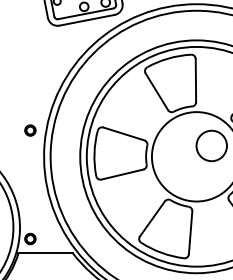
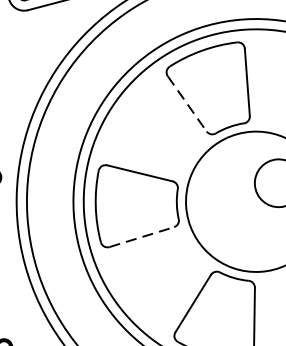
line: (156, 91) -> (186, 103), solid -> dashed
line: (122, 174) -> (141, 237), solid -> dashed

